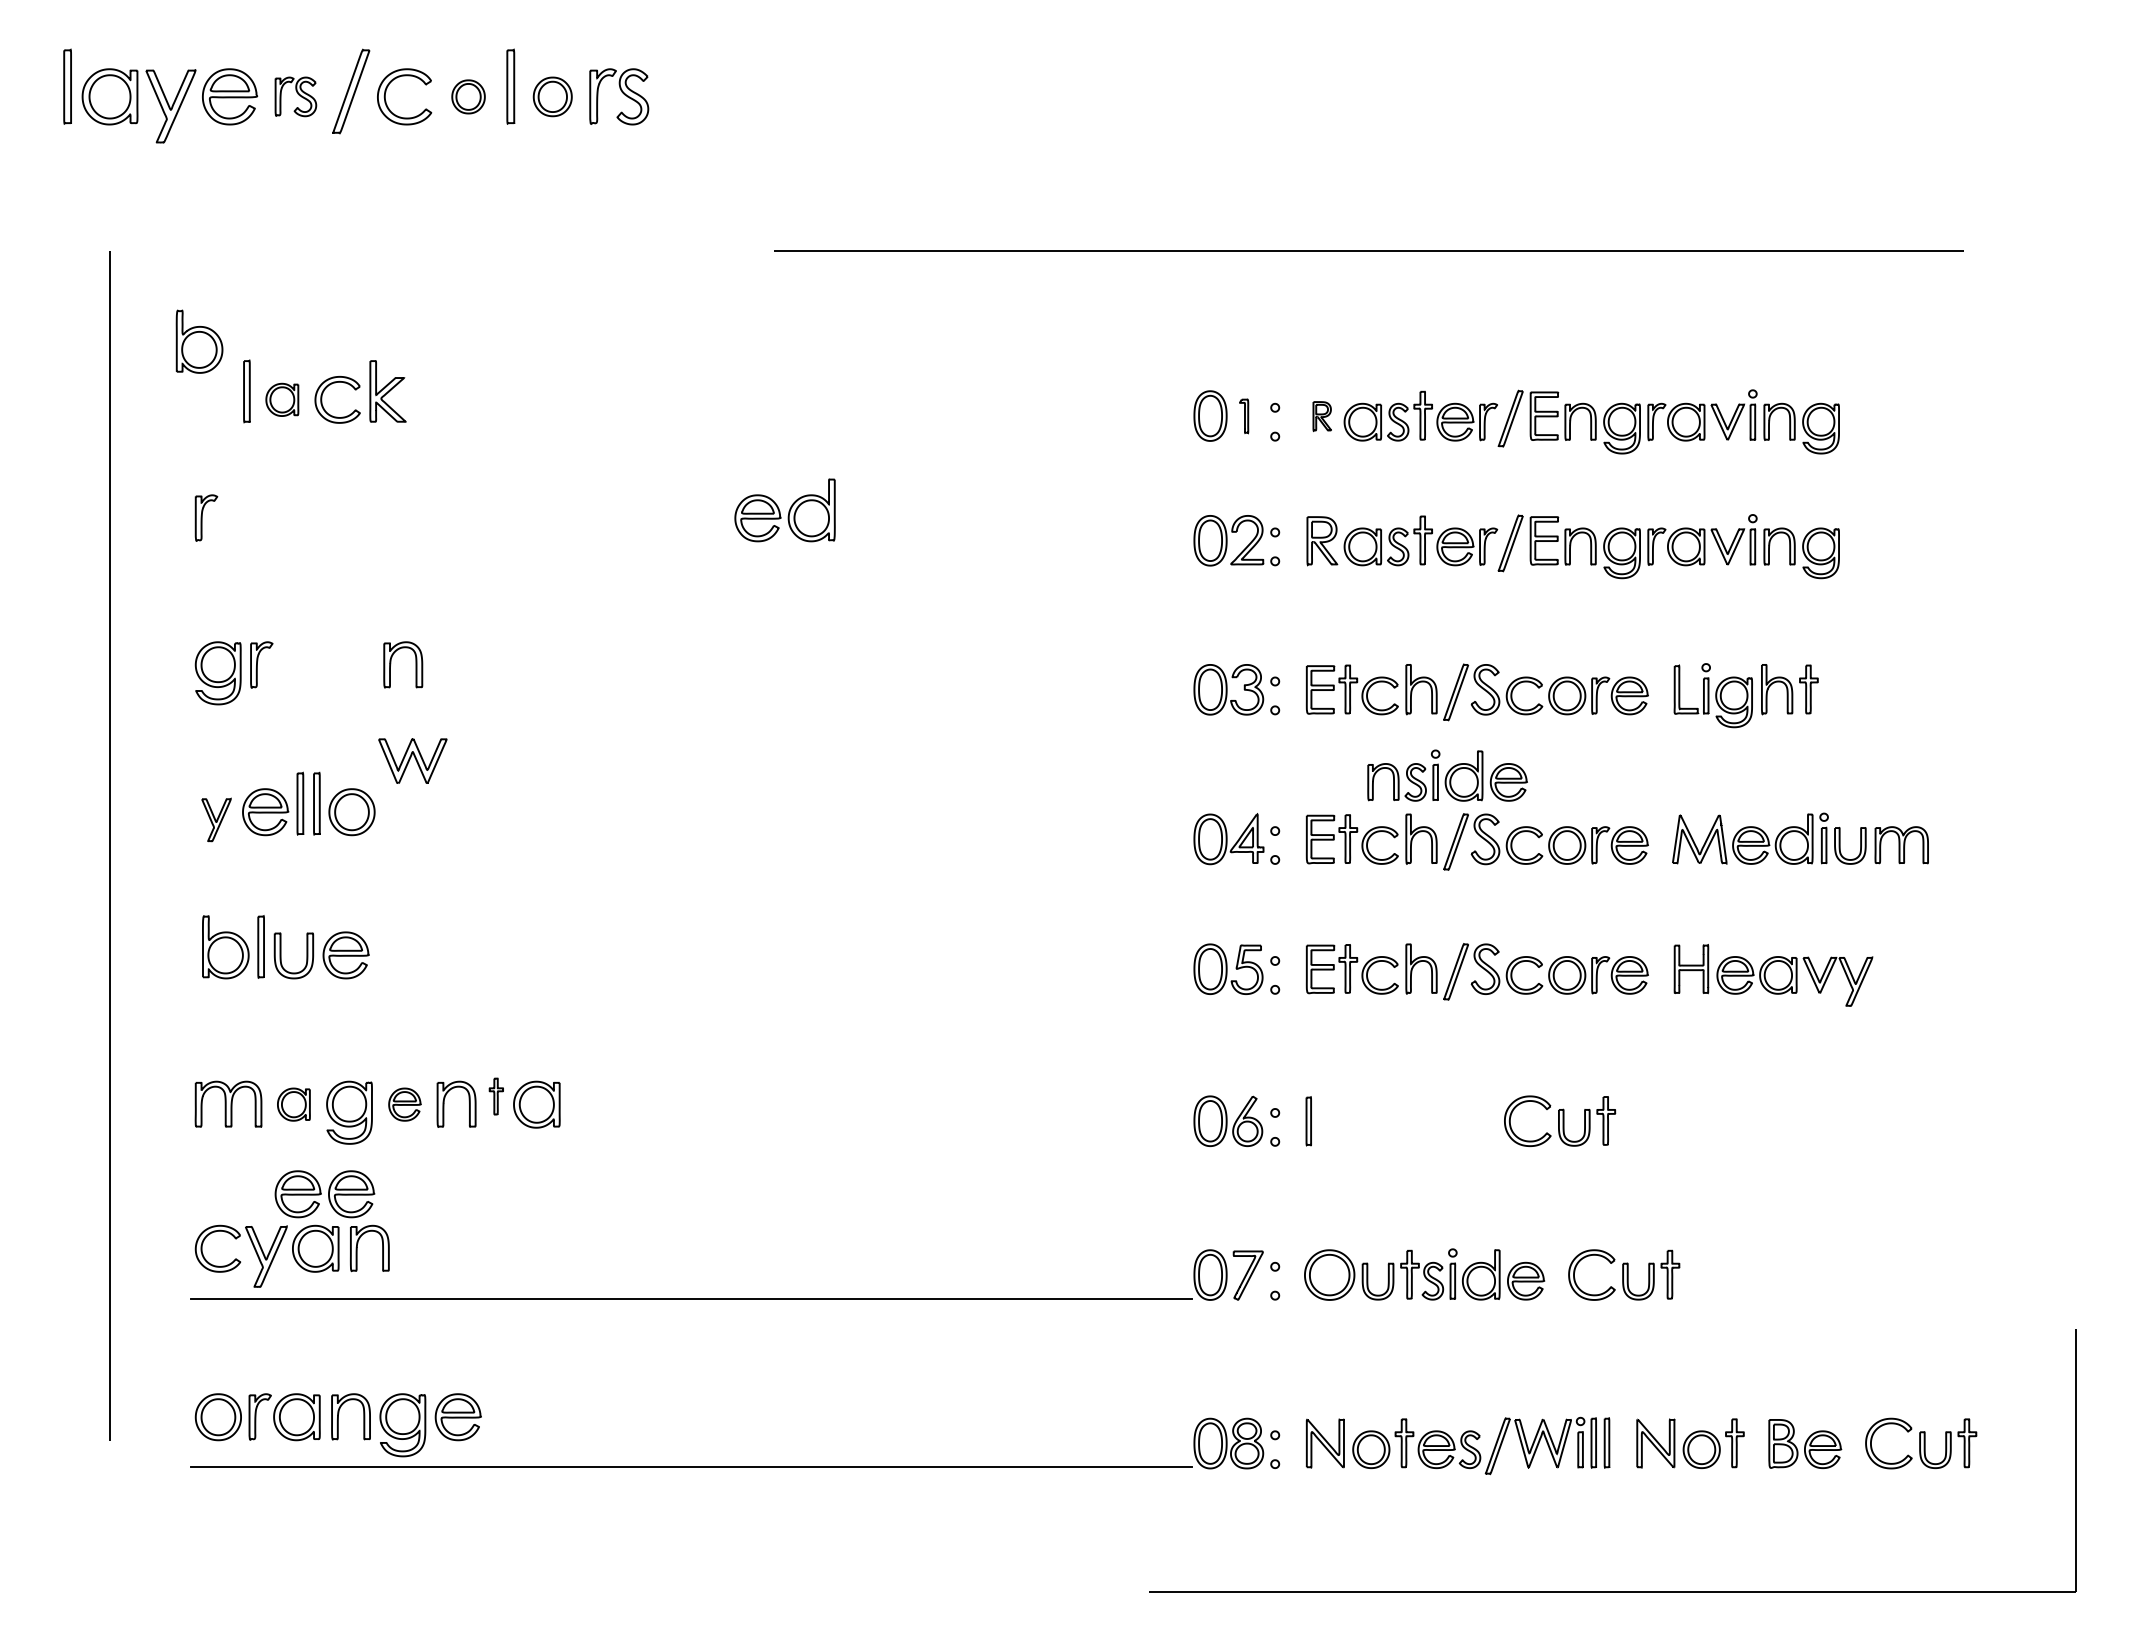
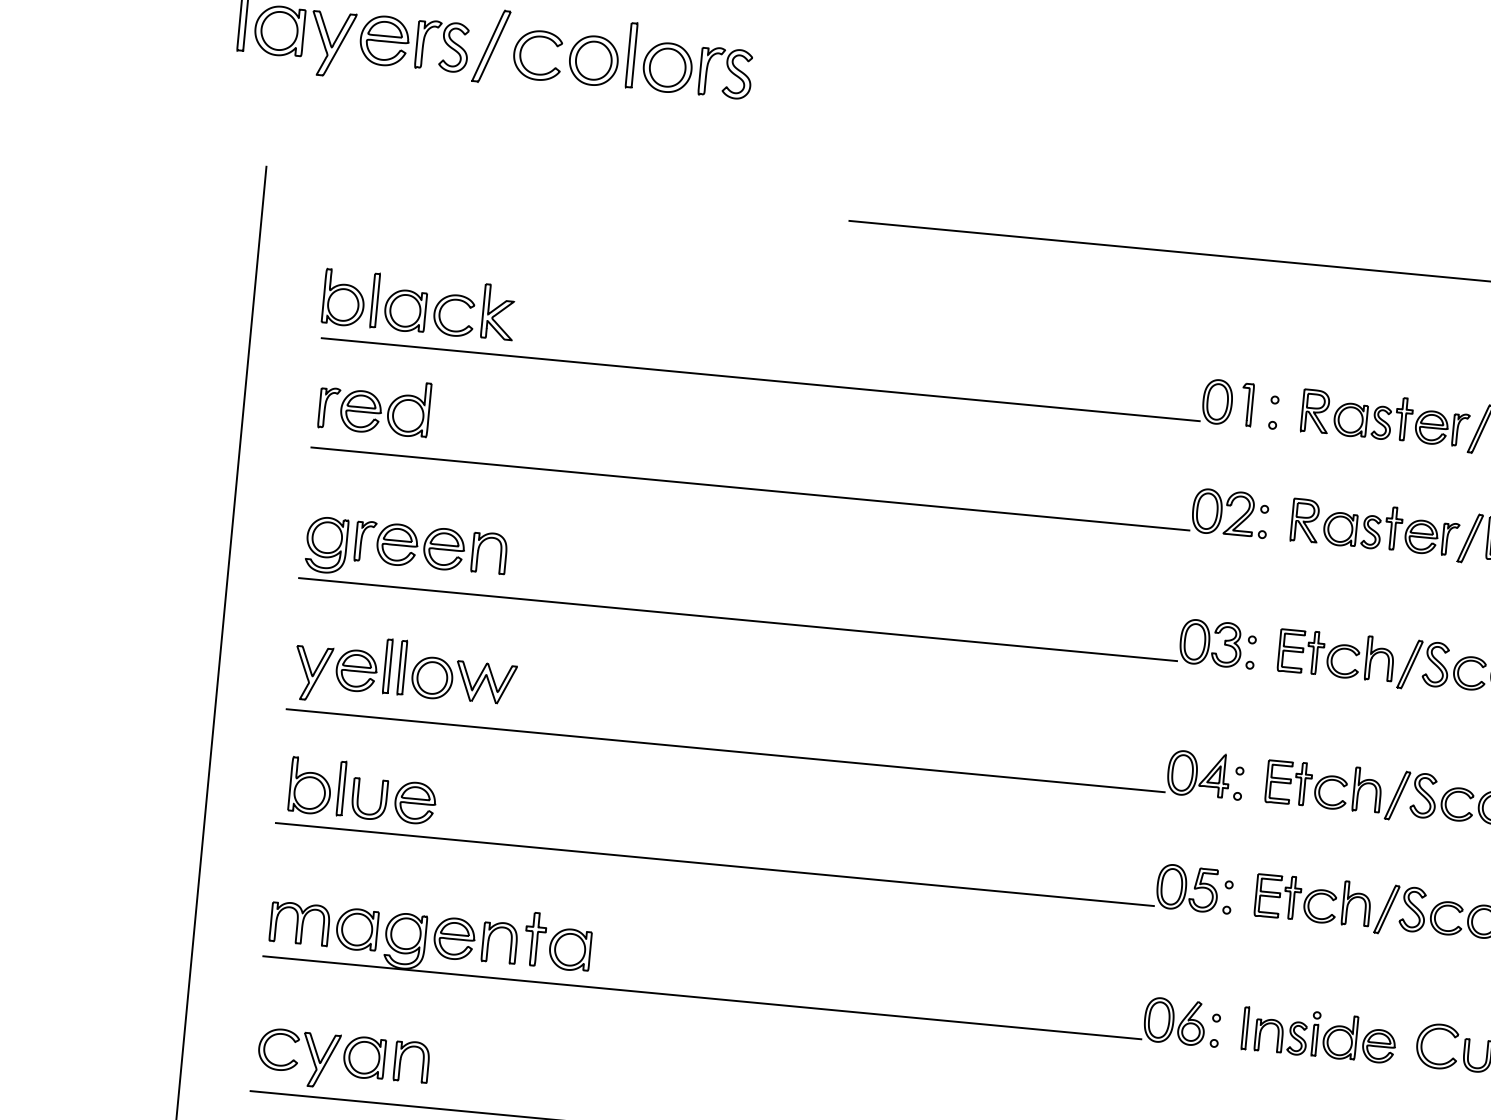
part: (295, 96) -> (442, 46), size x1.43
part: (468, 96) -> (593, 60), size x1.67
part: (552, 96) -> (667, 67), size x1.43
part: (199, 341) -> (344, 297), moved
part: (282, 399) -> (405, 310), size x1.43
part: (1243, 416) -> (1246, 405), size x1.43
part: (1322, 416) -> (1315, 411), size x1.67
line: (691, 439) -> (760, 379), added
part: (784, 510) -> (385, 406), moved
line: (691, 564) -> (750, 489), added
line: (691, 713) -> (738, 619), added
part: (412, 760) -> (485, 682), moved
part: (1447, 775) -> (1325, 1035), moved
part: (216, 819) -> (312, 673), size x1.43
line: (691, 863) -> (725, 751), added
line: (691, 992) -> (714, 864), added
part: (496, 1096) -> (535, 939), size x1.67
part: (293, 1104) -> (356, 929), size x1.43
part: (404, 1104) -> (454, 938), size x1.43
line: (691, 1144) -> (702, 997), added
part: (324, 1194) -> (420, 547), moved

